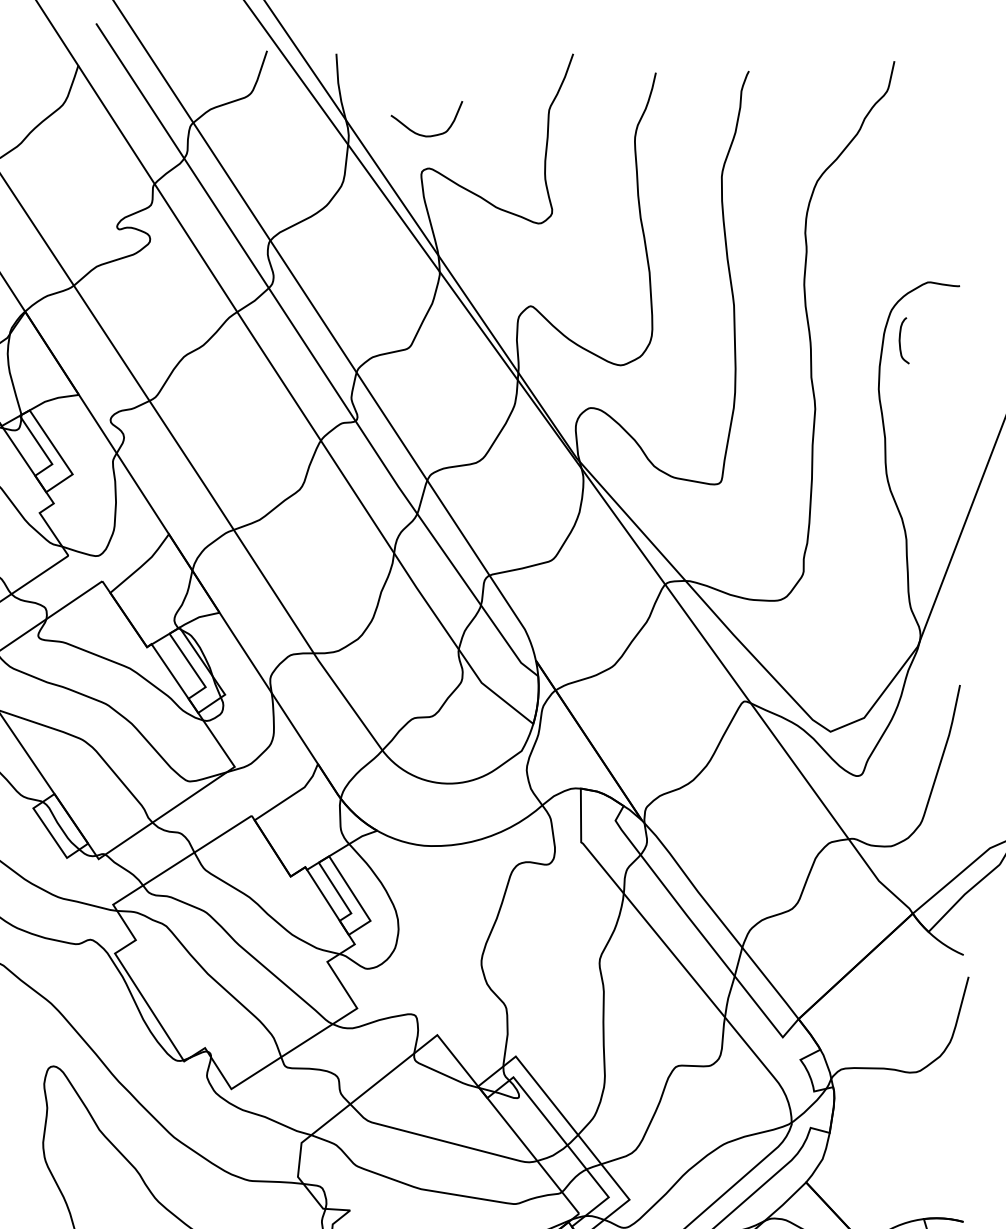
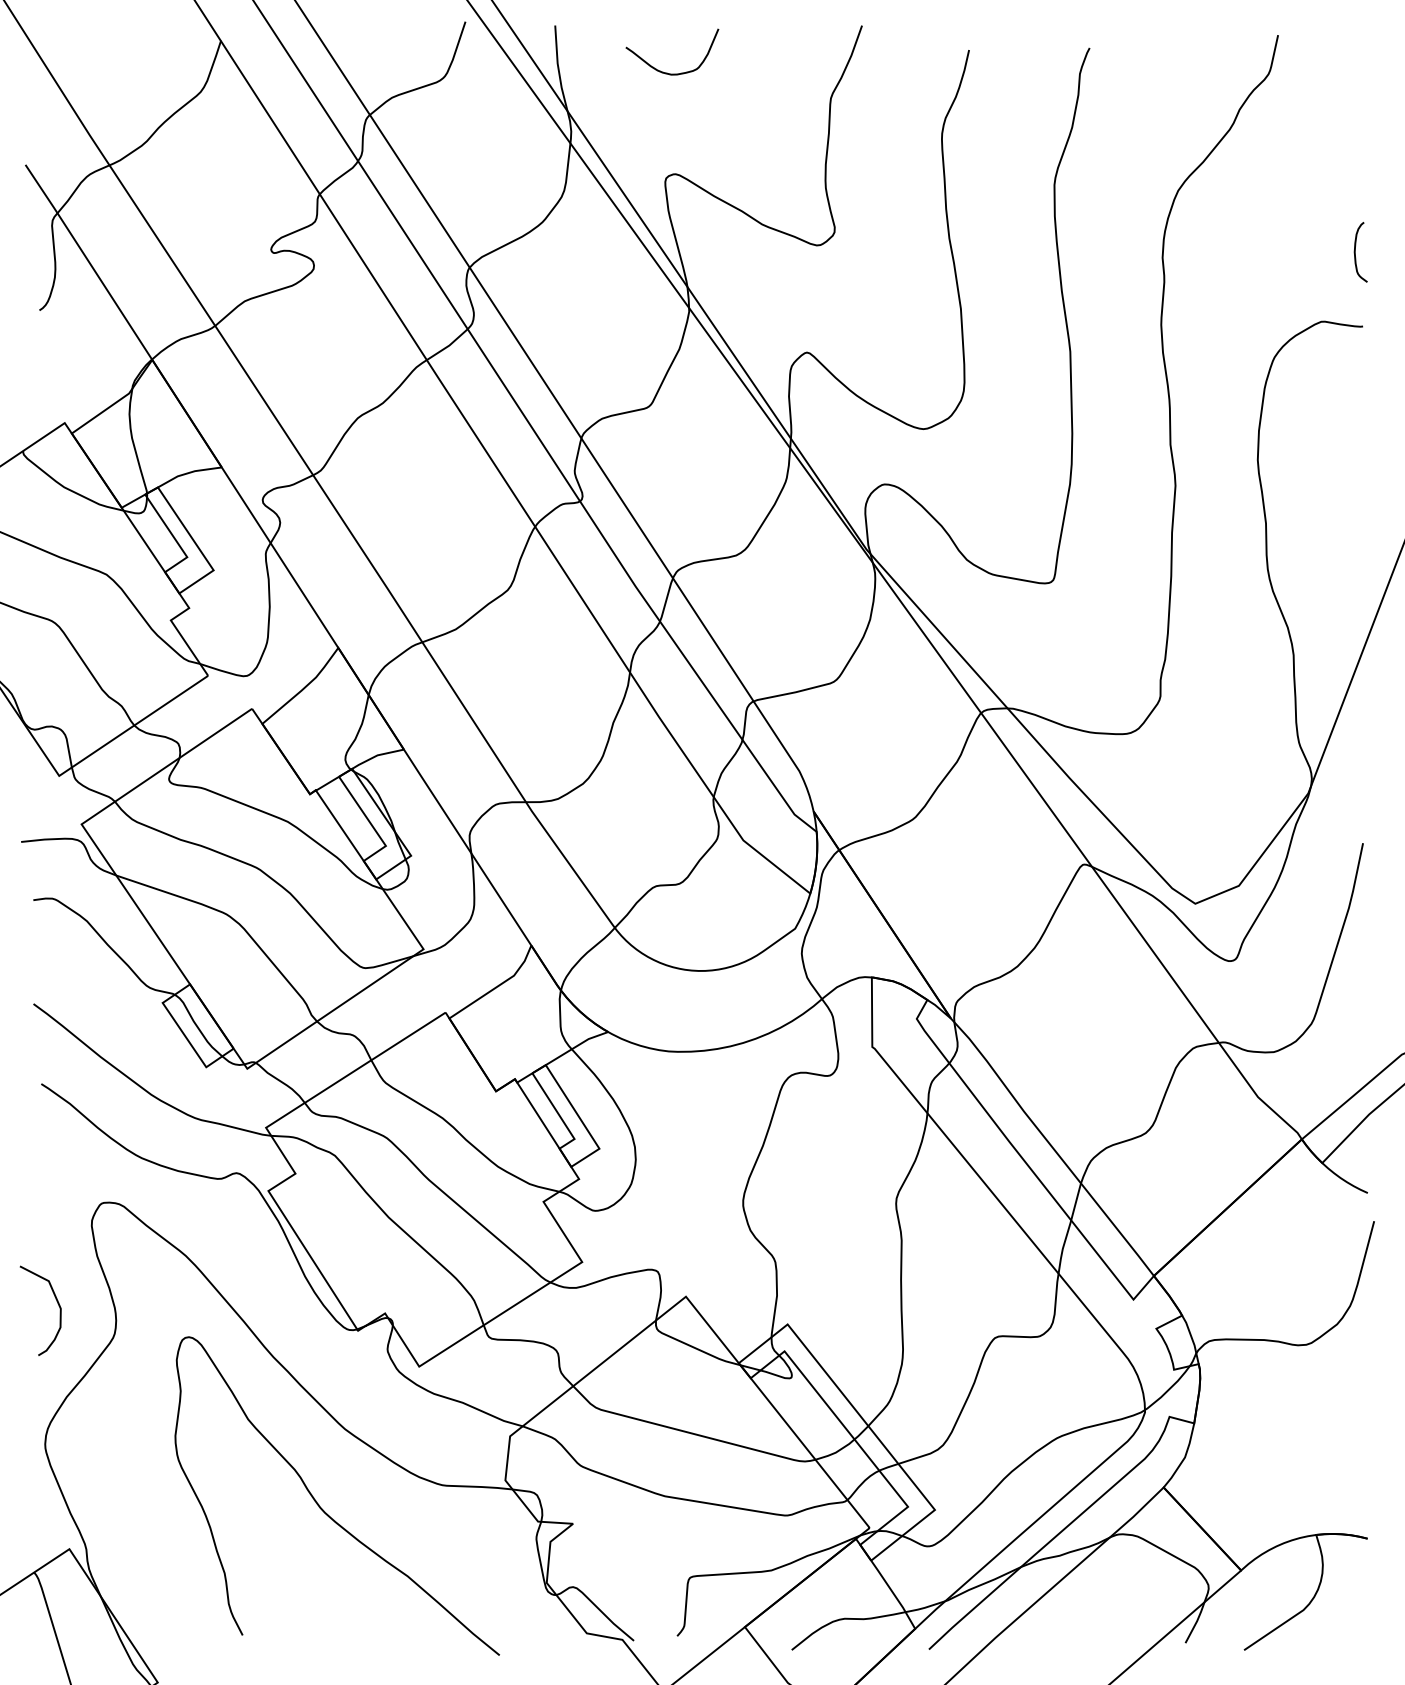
curve: (423, 134) -> (667, 72), moved
curve: (900, 340) -> (1355, 252), moved

